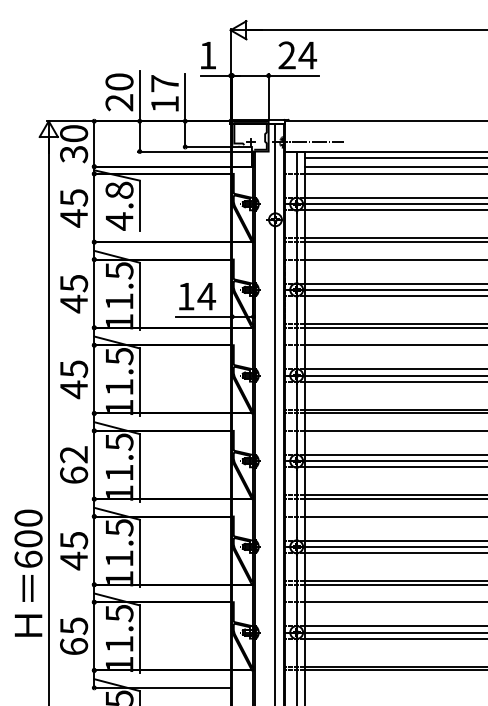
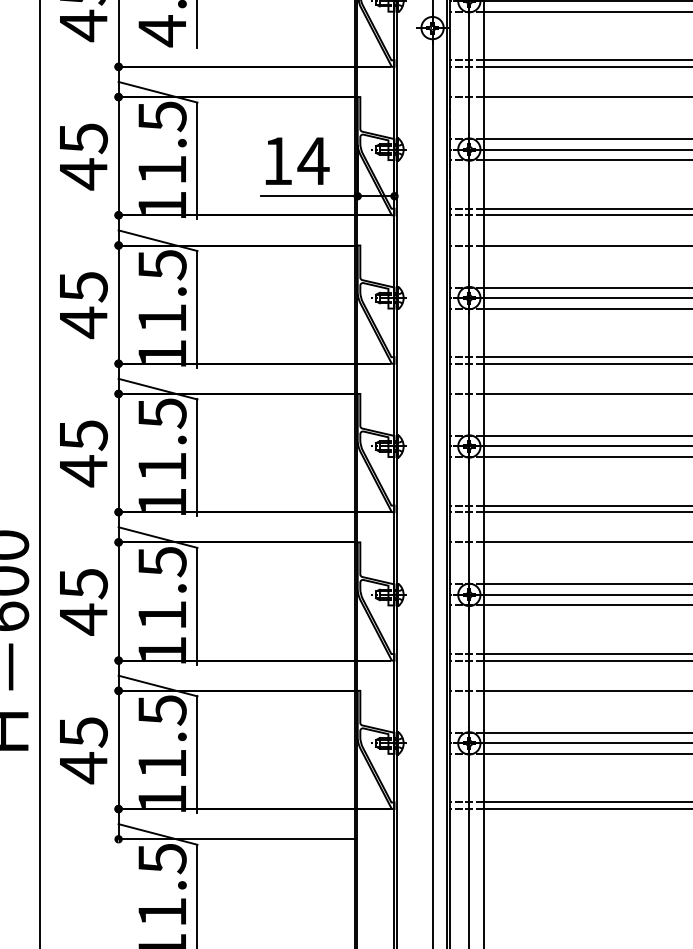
text: (74, 465) -> (84, 453), 62 -> 45
text: (74, 646) -> (84, 767), 65 -> 45

